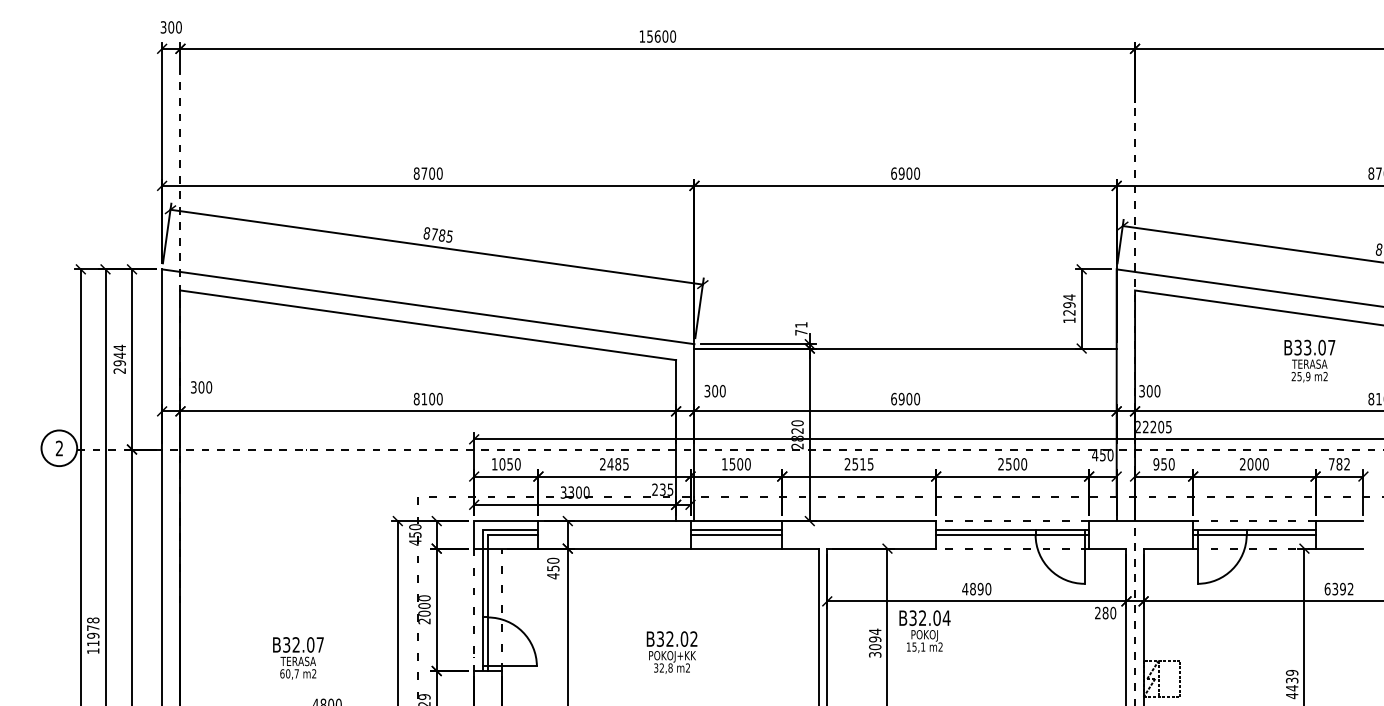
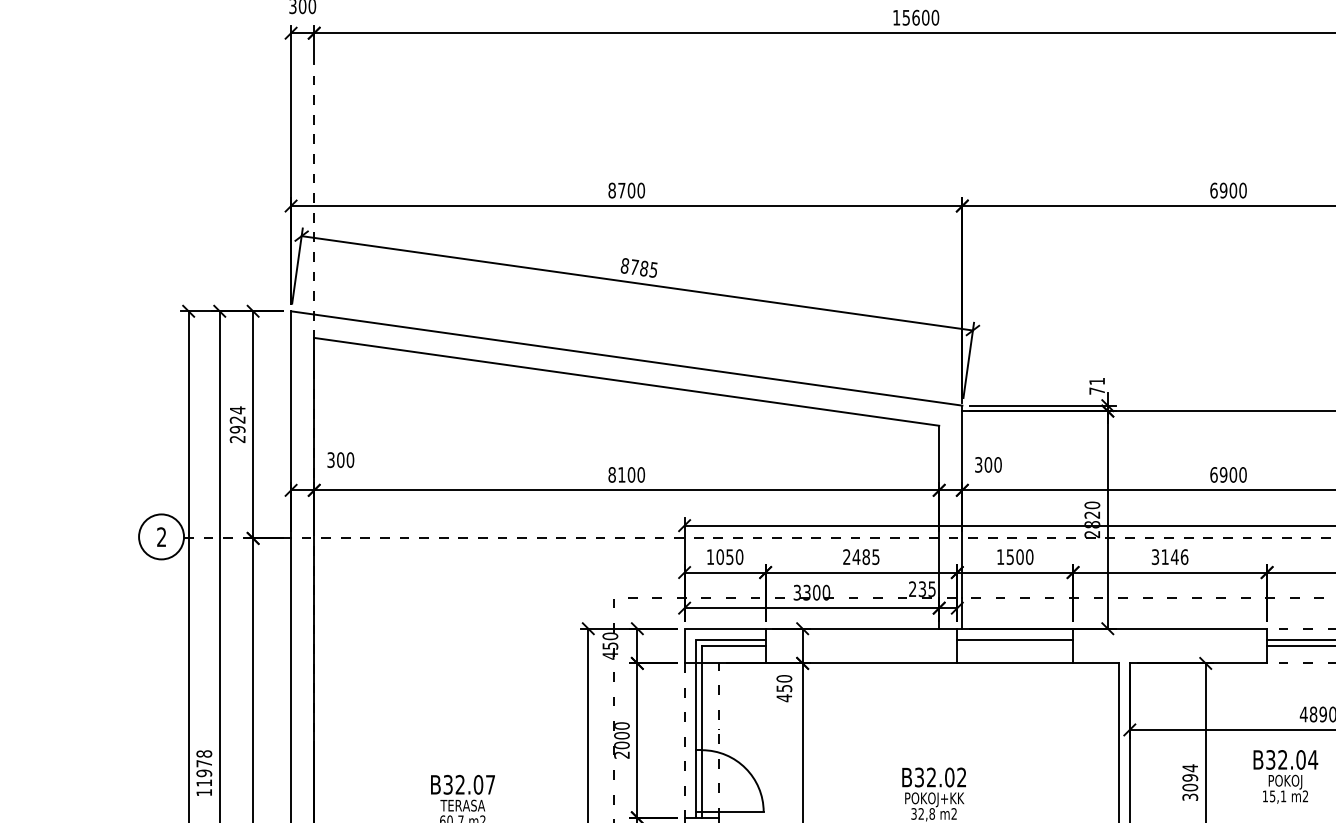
text: (119, 355) -> (237, 419), 2944 -> 2924
text: (858, 464) -> (1169, 557), 2515 -> 3146
line: (736, 534) -> (1015, 645), removed
text: (924, 631) -> (1285, 776), moved

